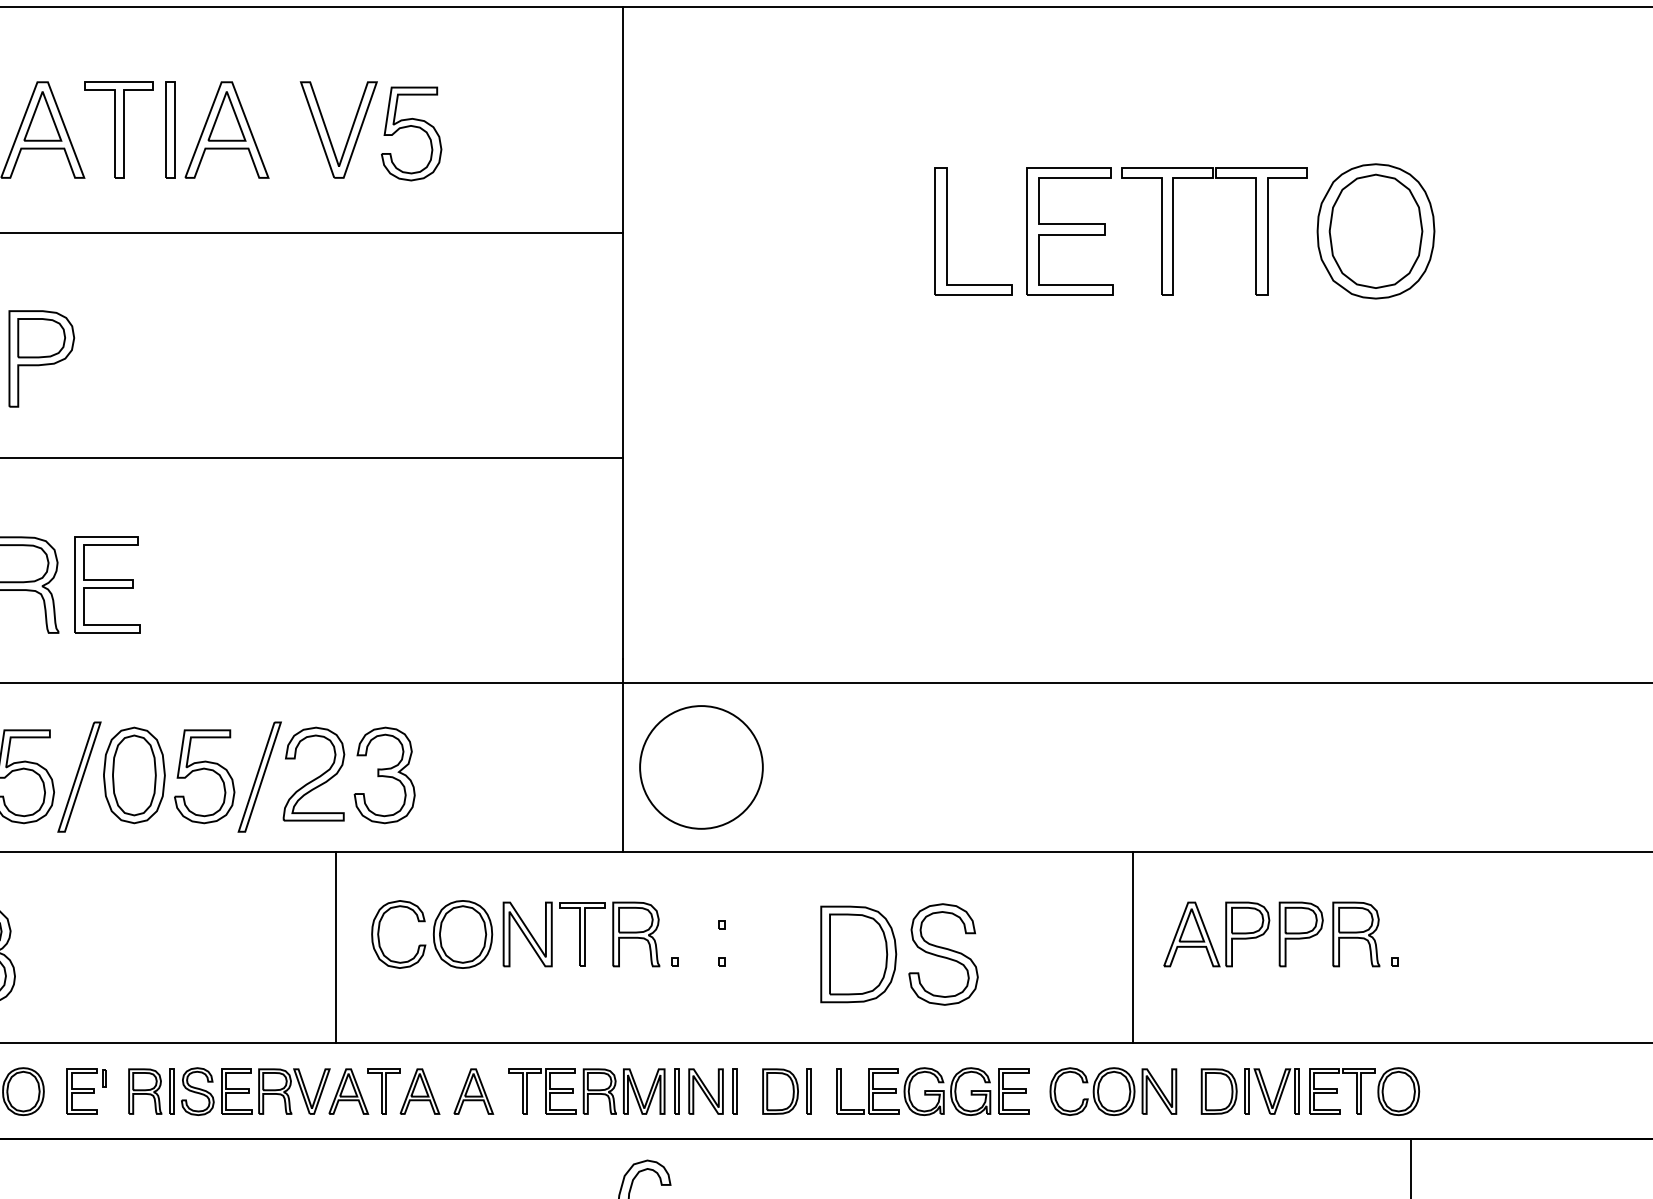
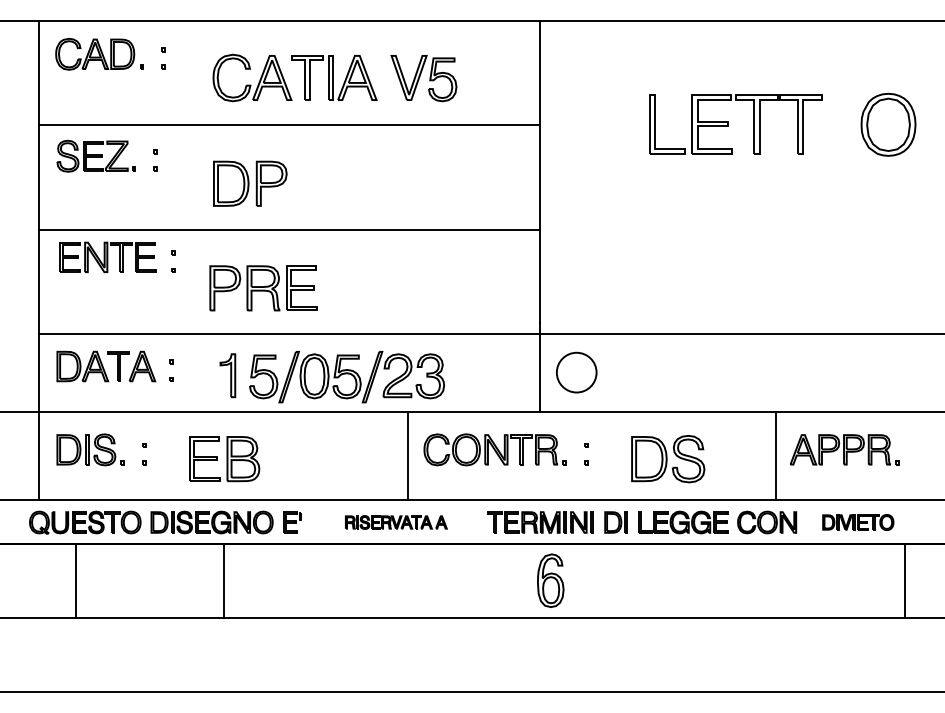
part: (1105, 230) -> (728, 124), moved
circle: (701, 767) -> (576, 372), size x0.7
part: (311, 1091) -> (396, 522), size x0.6
part: (1311, 1091) -> (858, 522), size x0.7

